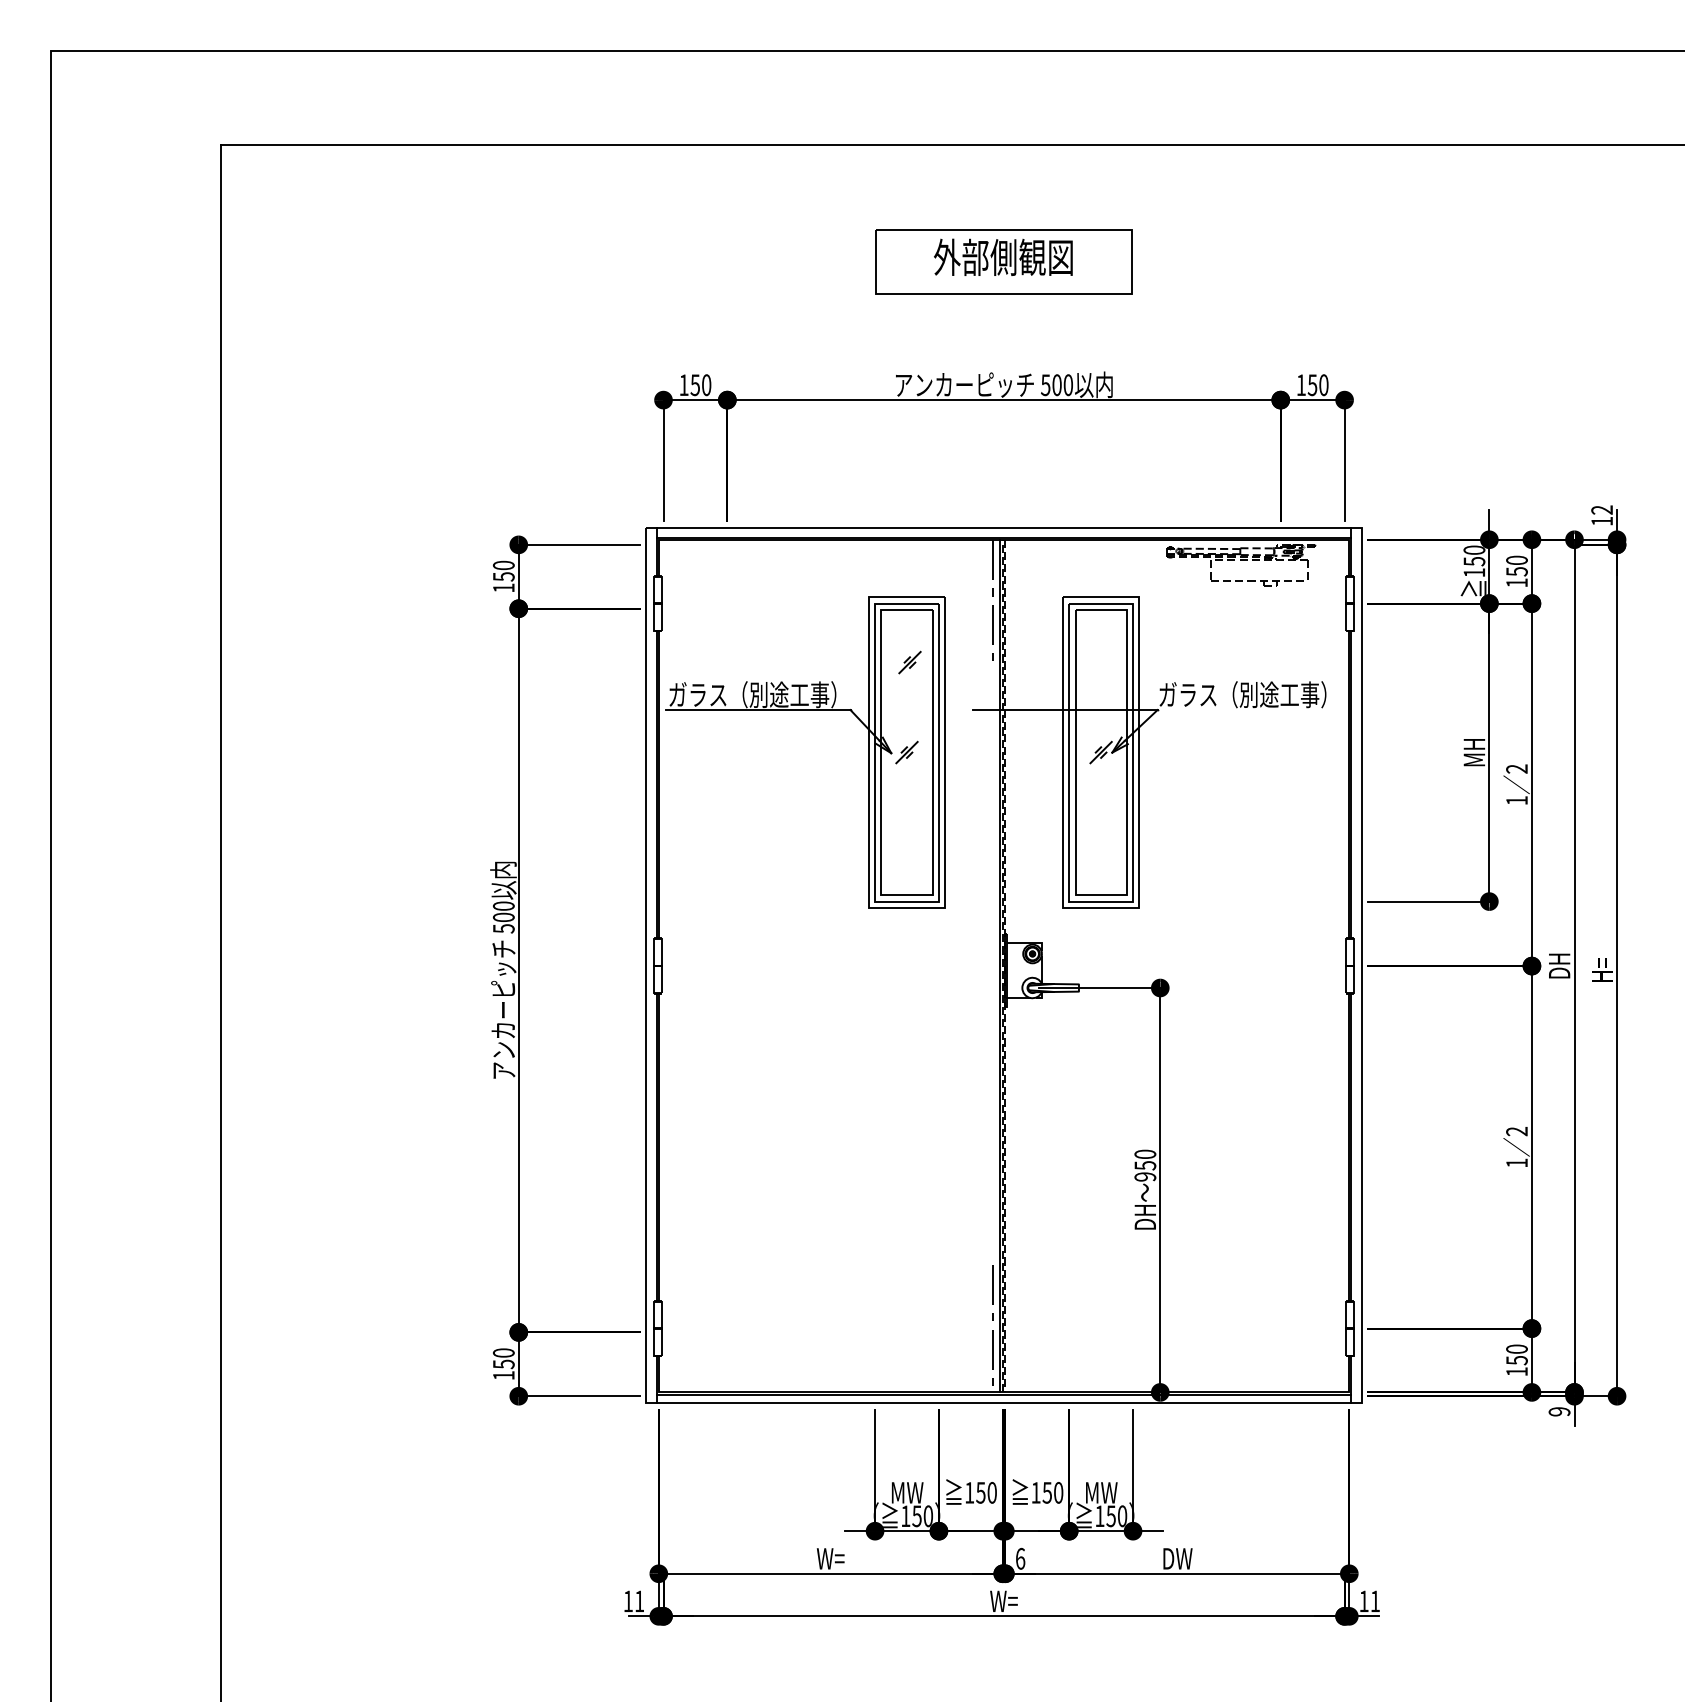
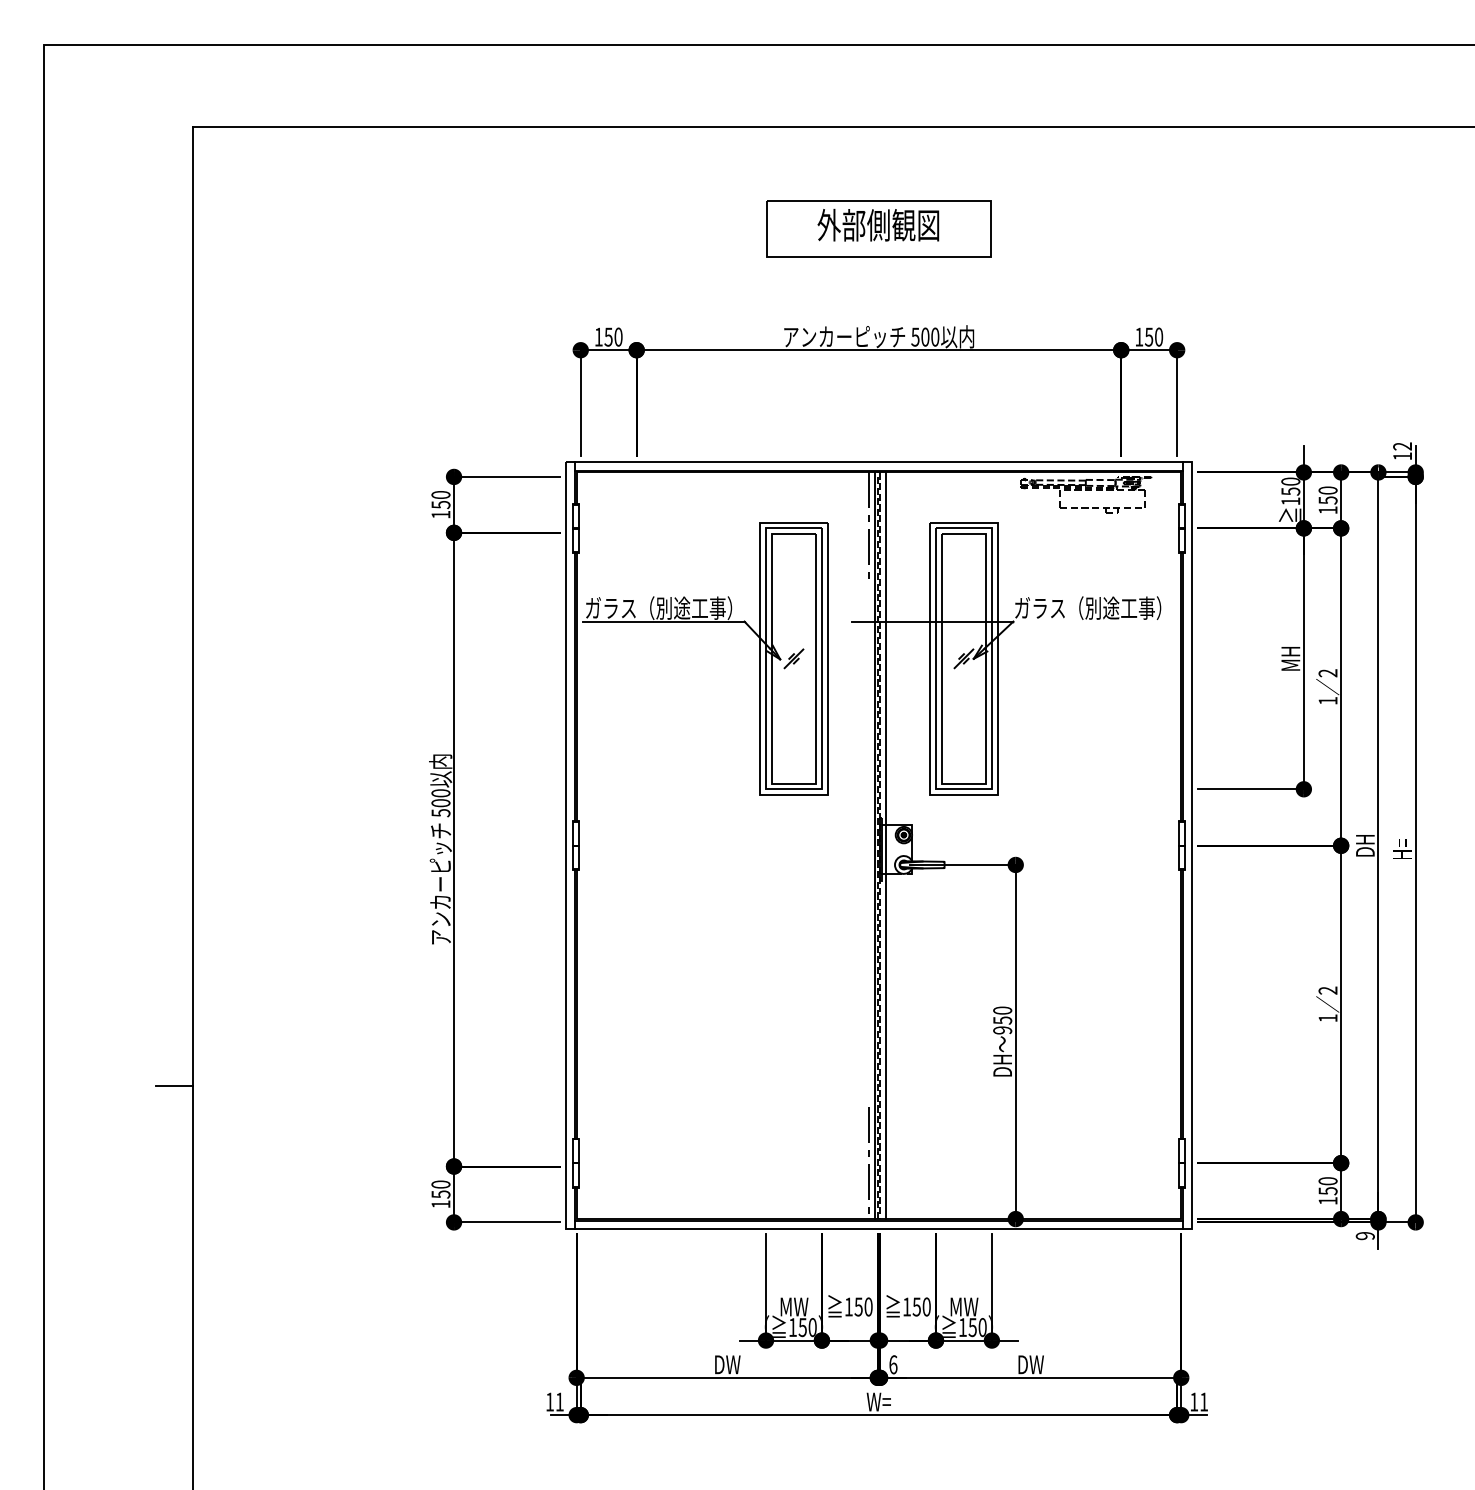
part: (909, 662) -> (796, 579), removed
line: (1012, 965) -> (886, 845), added
line: (199, 1240) -> (174, 1086), added
text: (831, 1558) -> (727, 1364), W= -> DW

